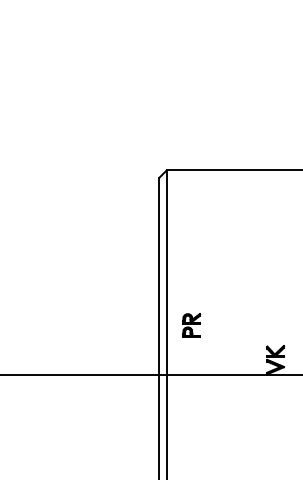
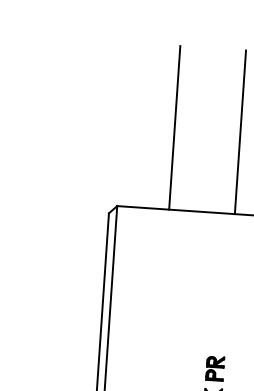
line: (218, 88) -> (174, 128), added
line: (284, 88) -> (240, 132), added
part: (191, 325) -> (214, 368), moved

